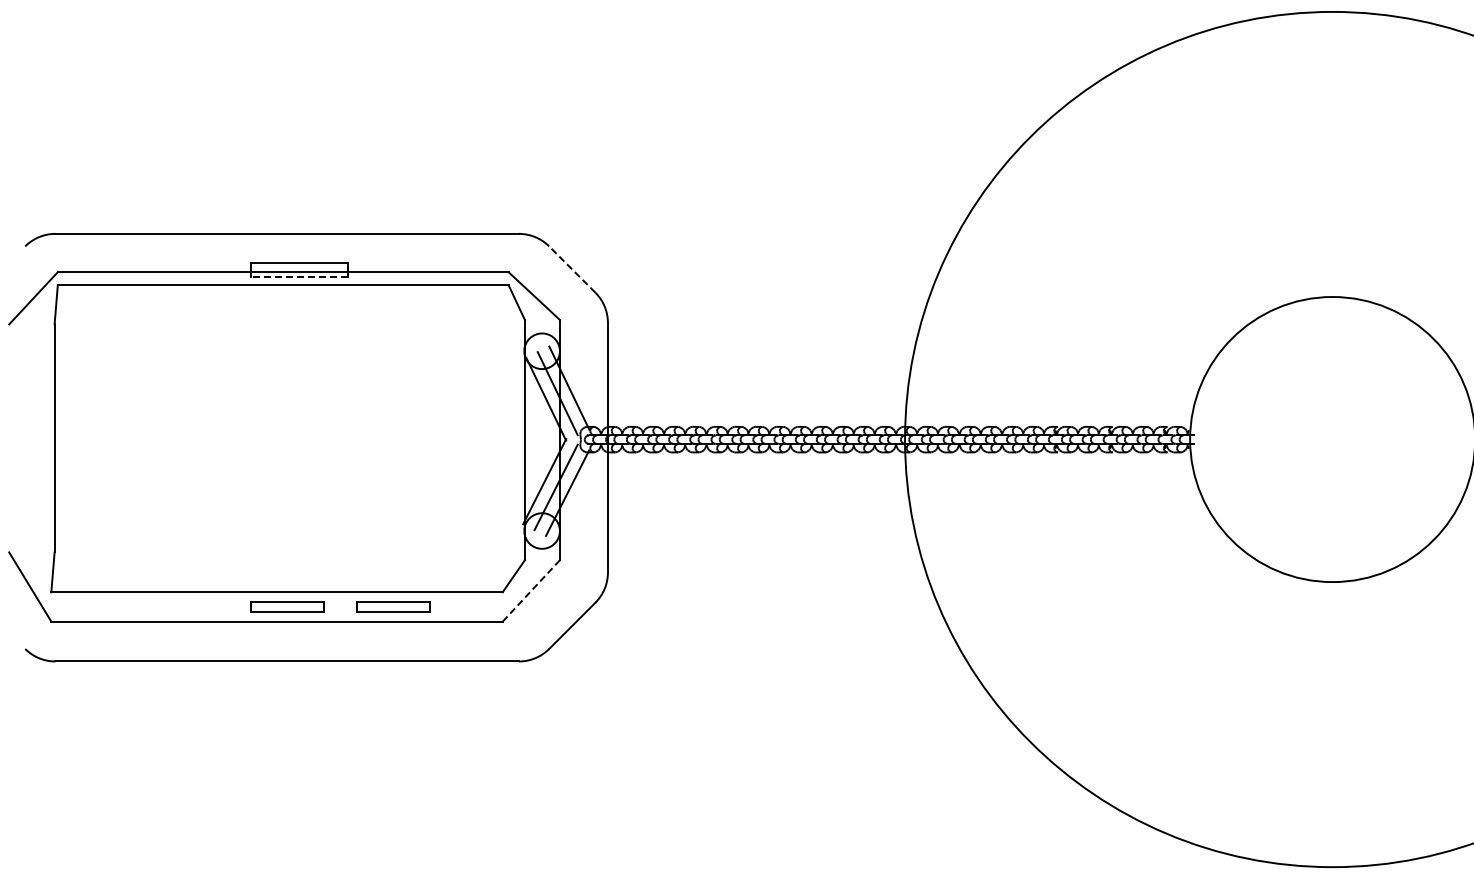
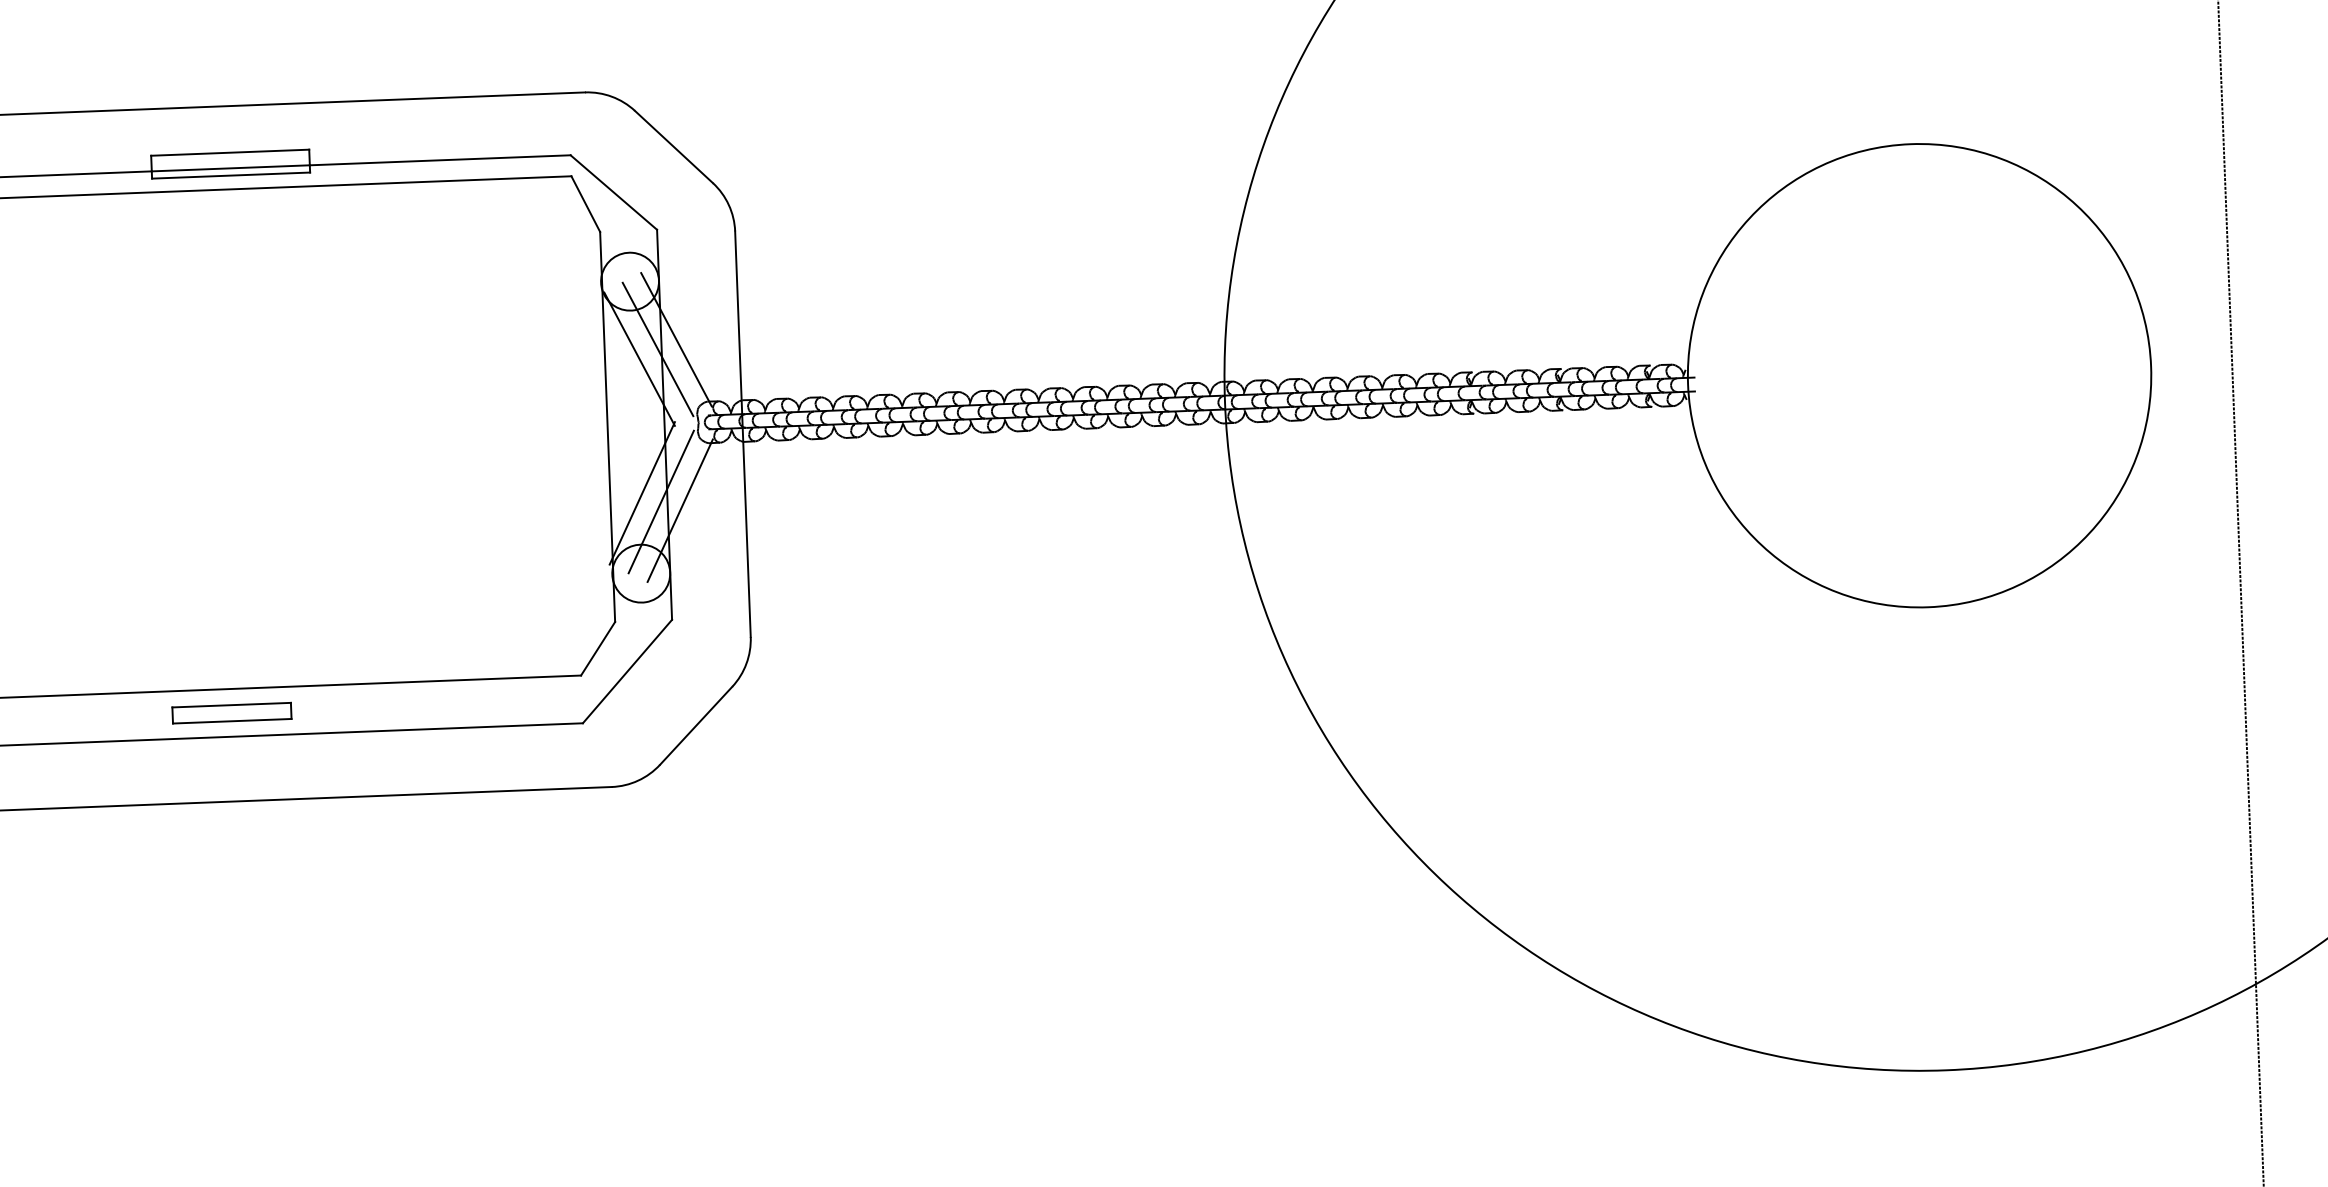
line: (572, 269) -> (674, 146), dashed -> solid
line: (299, 276) -> (231, 175), dashed -> solid
line: (531, 591) -> (627, 672), dashed -> solid
part: (393, 606) -> (404, 705), removed

